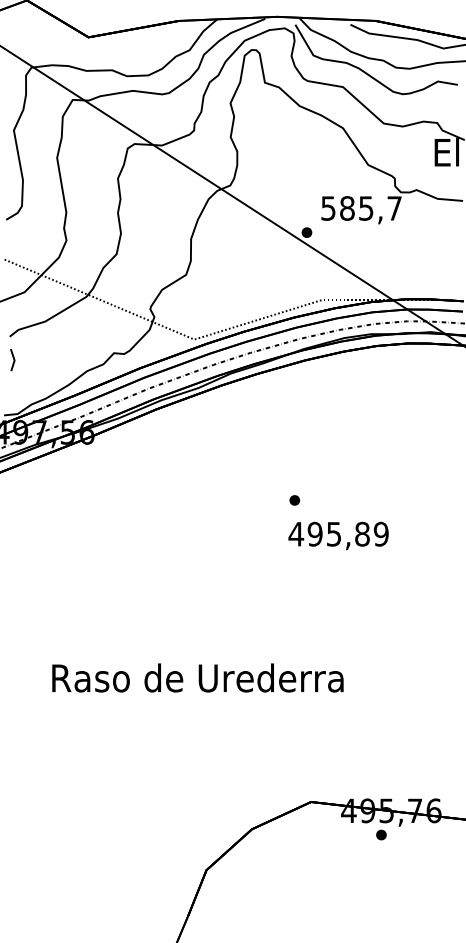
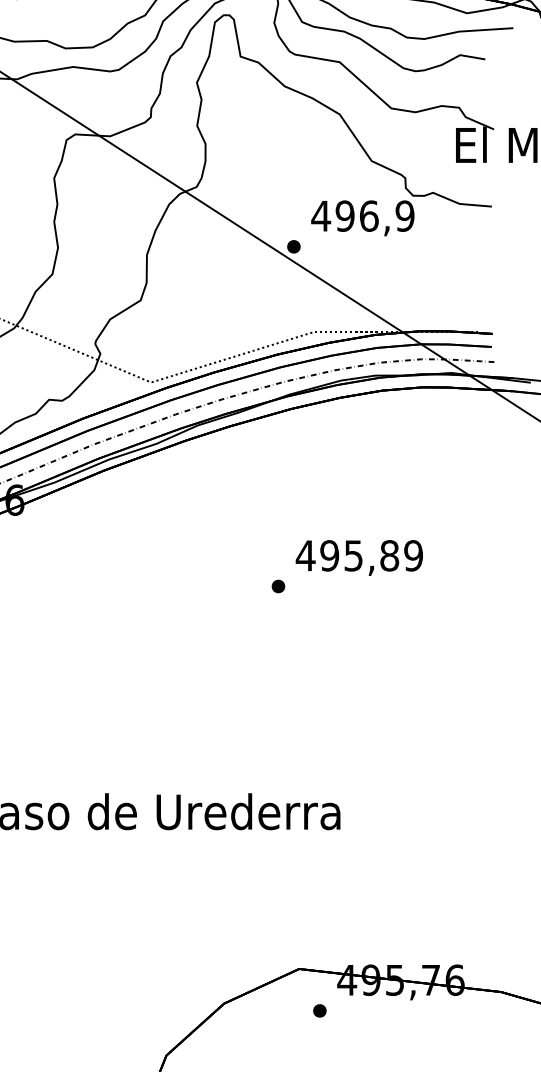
text: (360, 208) -> (361, 216), 585,7 -> 496,9
text: (338, 535) -> (359, 557), moved
part: (381, 834) -> (319, 1010), moved

